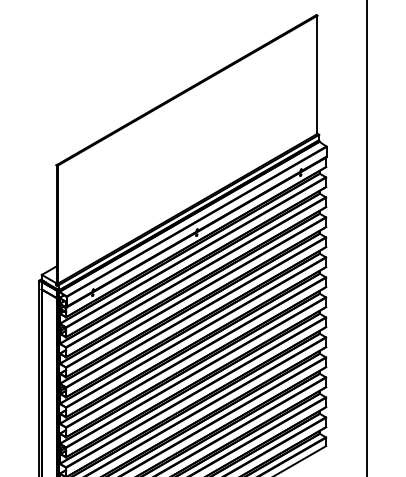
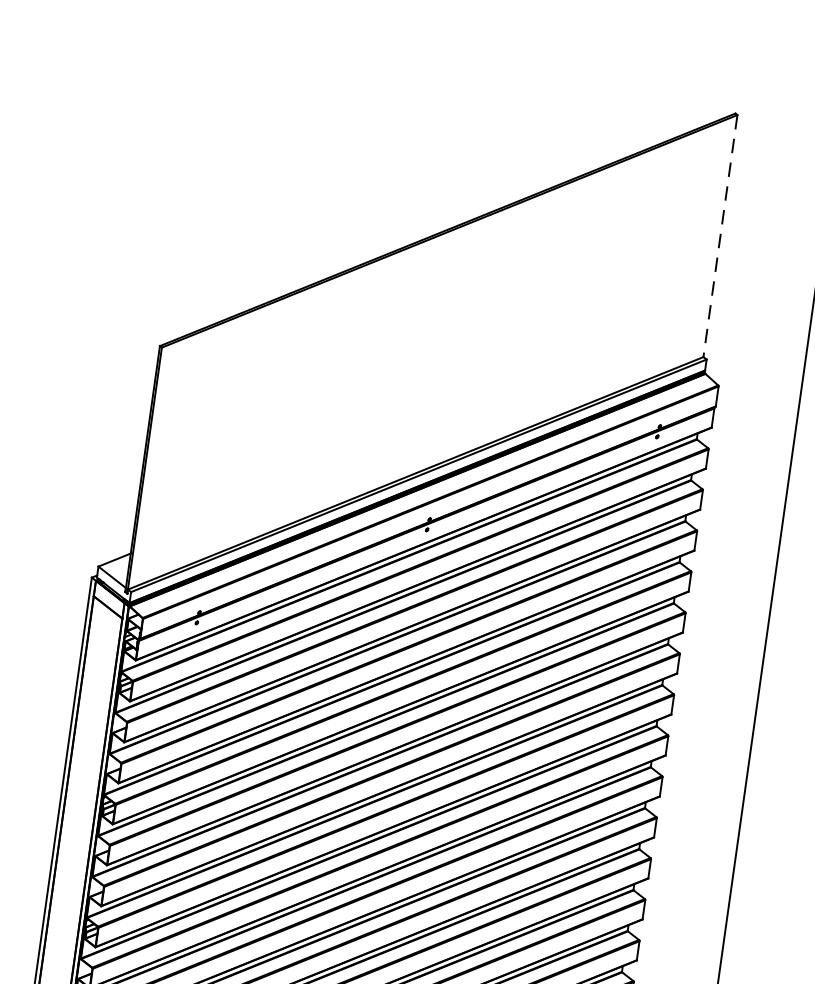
line: (317, 75) -> (720, 237), solid -> dashed

